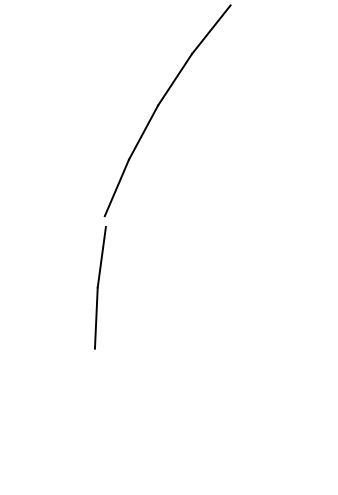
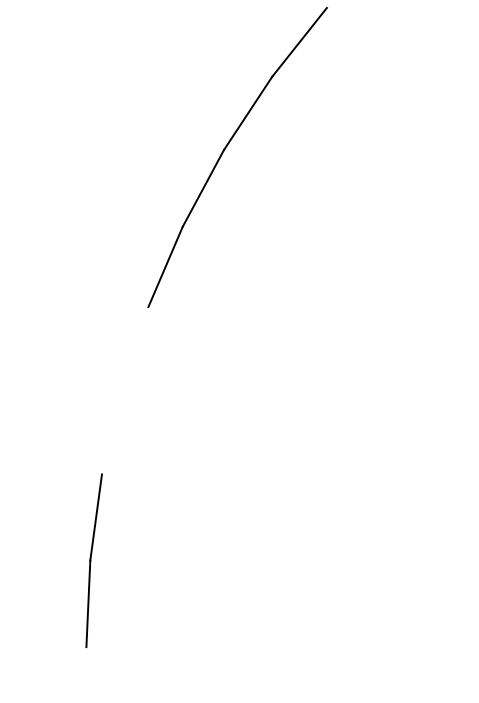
part: (99, 287) -> (93, 560), moved

